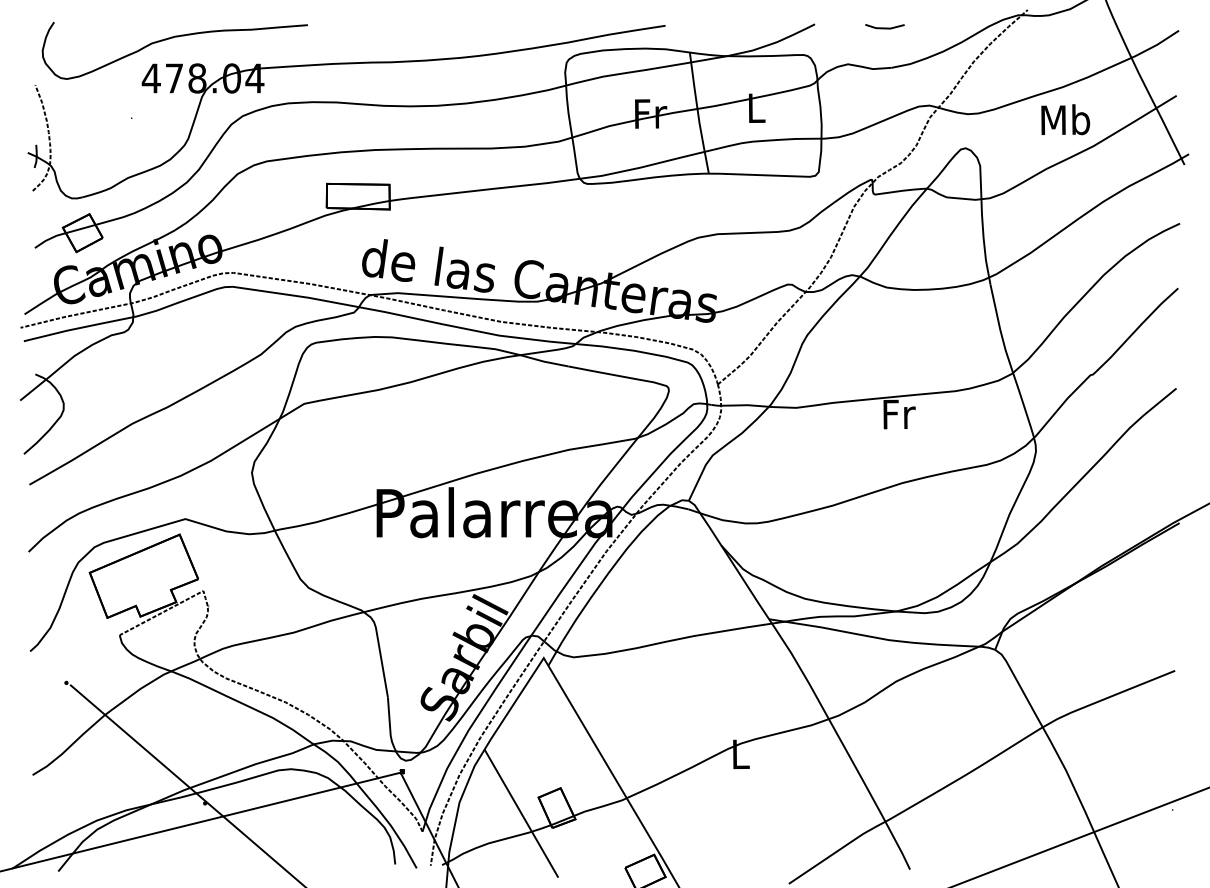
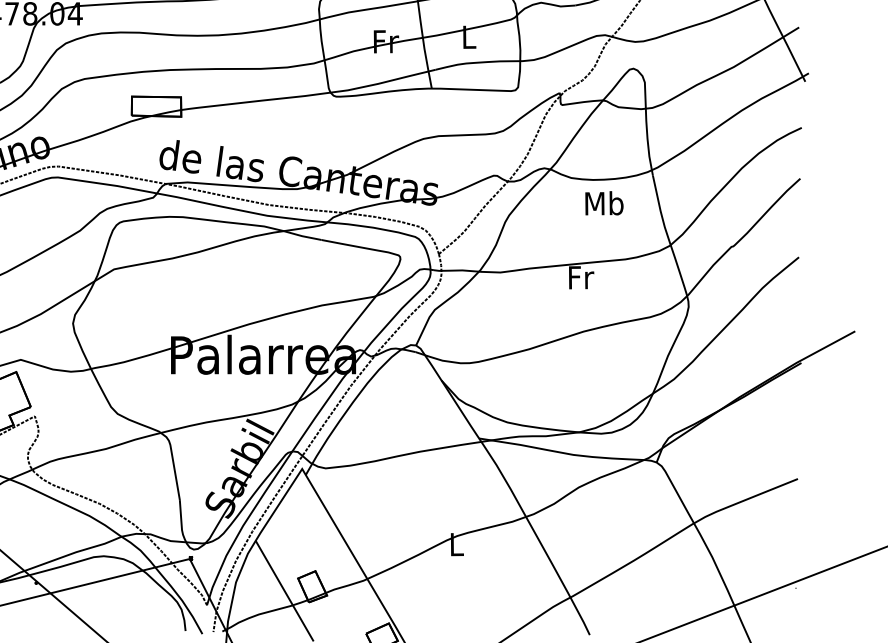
text: (1065, 119) -> (604, 203), moved

